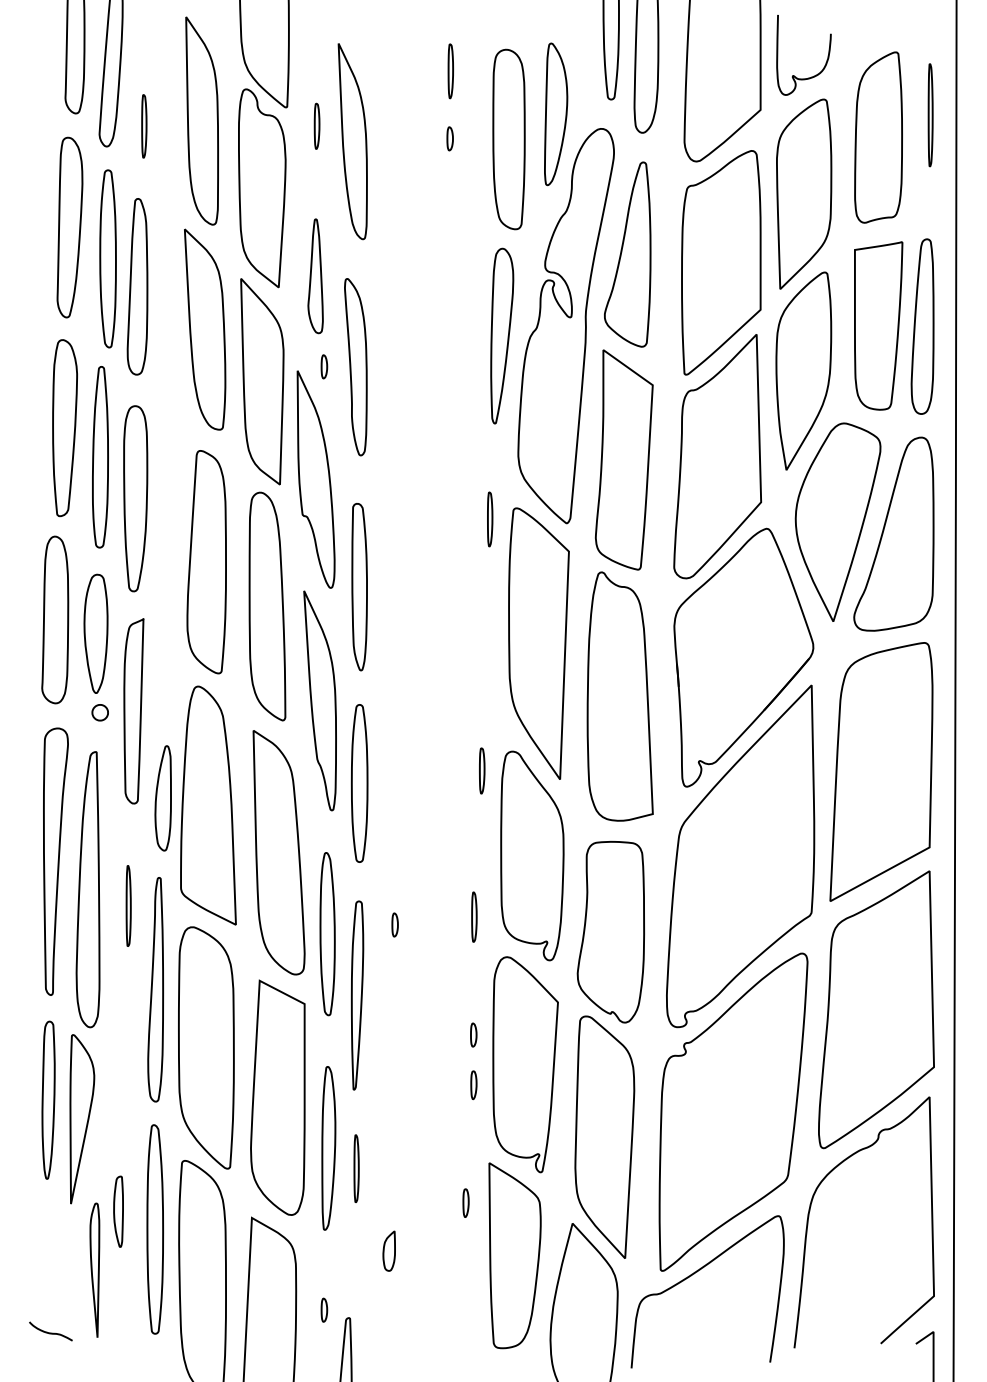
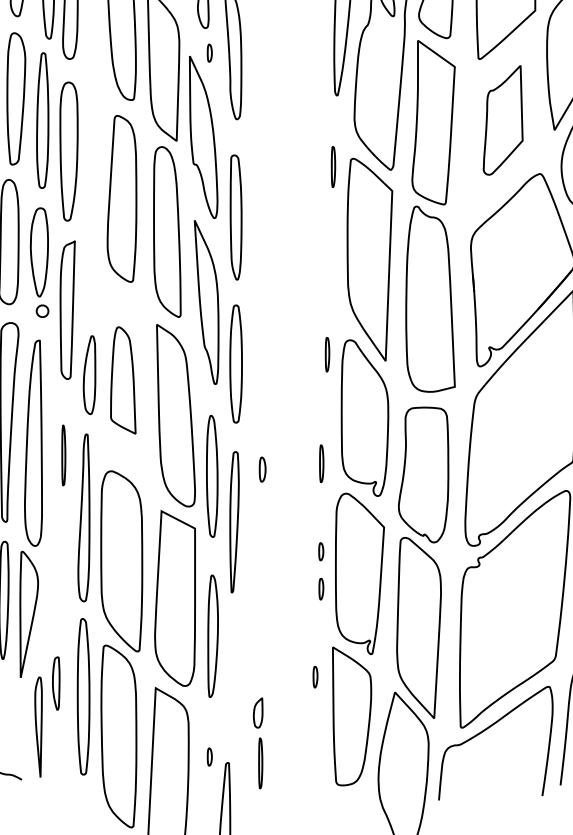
part: (717, 456) -> (503, 120), size x0.6
part: (208, 805) -> (123, 380), size x0.6
part: (394, 924) -> (262, 469), size x1.4
part: (356, 1168) -> (260, 763), moved

